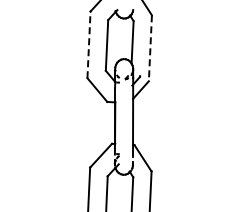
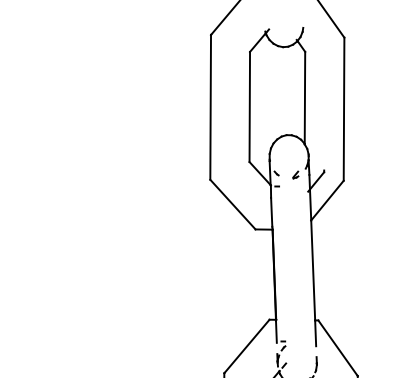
line: (89, 44) -> (211, 106), dashed -> solid
line: (150, 48) -> (344, 109), dashed -> solid

